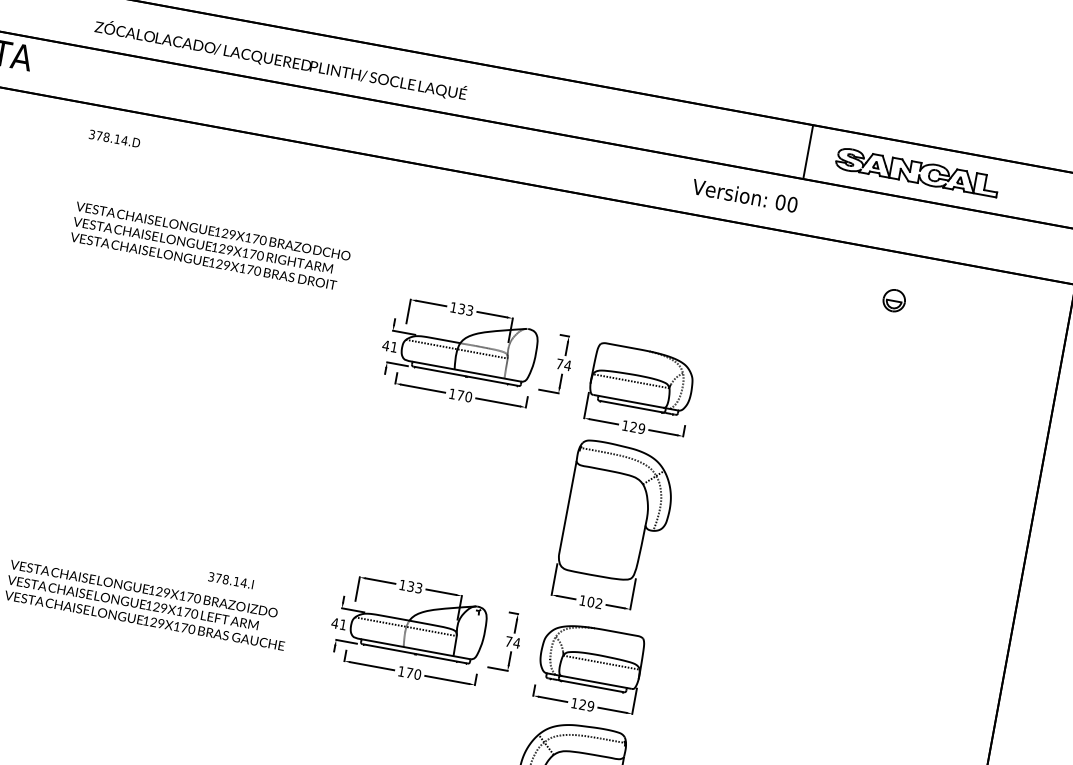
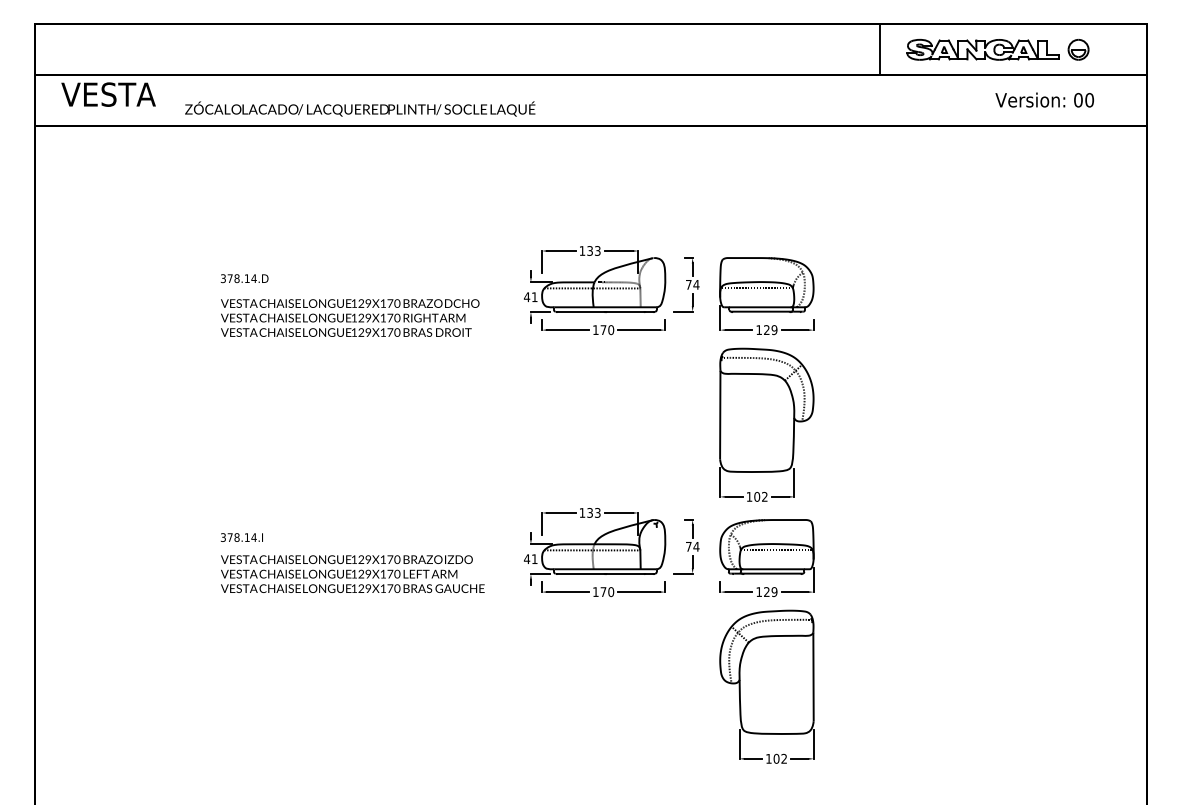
text: (281, 59) -> (360, 108), moved
text: (114, 138) -> (244, 278), moved
text: (744, 195) -> (1044, 99), moved
text: (210, 246) -> (350, 317), moved
part: (894, 300) -> (1078, 49), moved
text: (230, 580) -> (241, 537), moved

